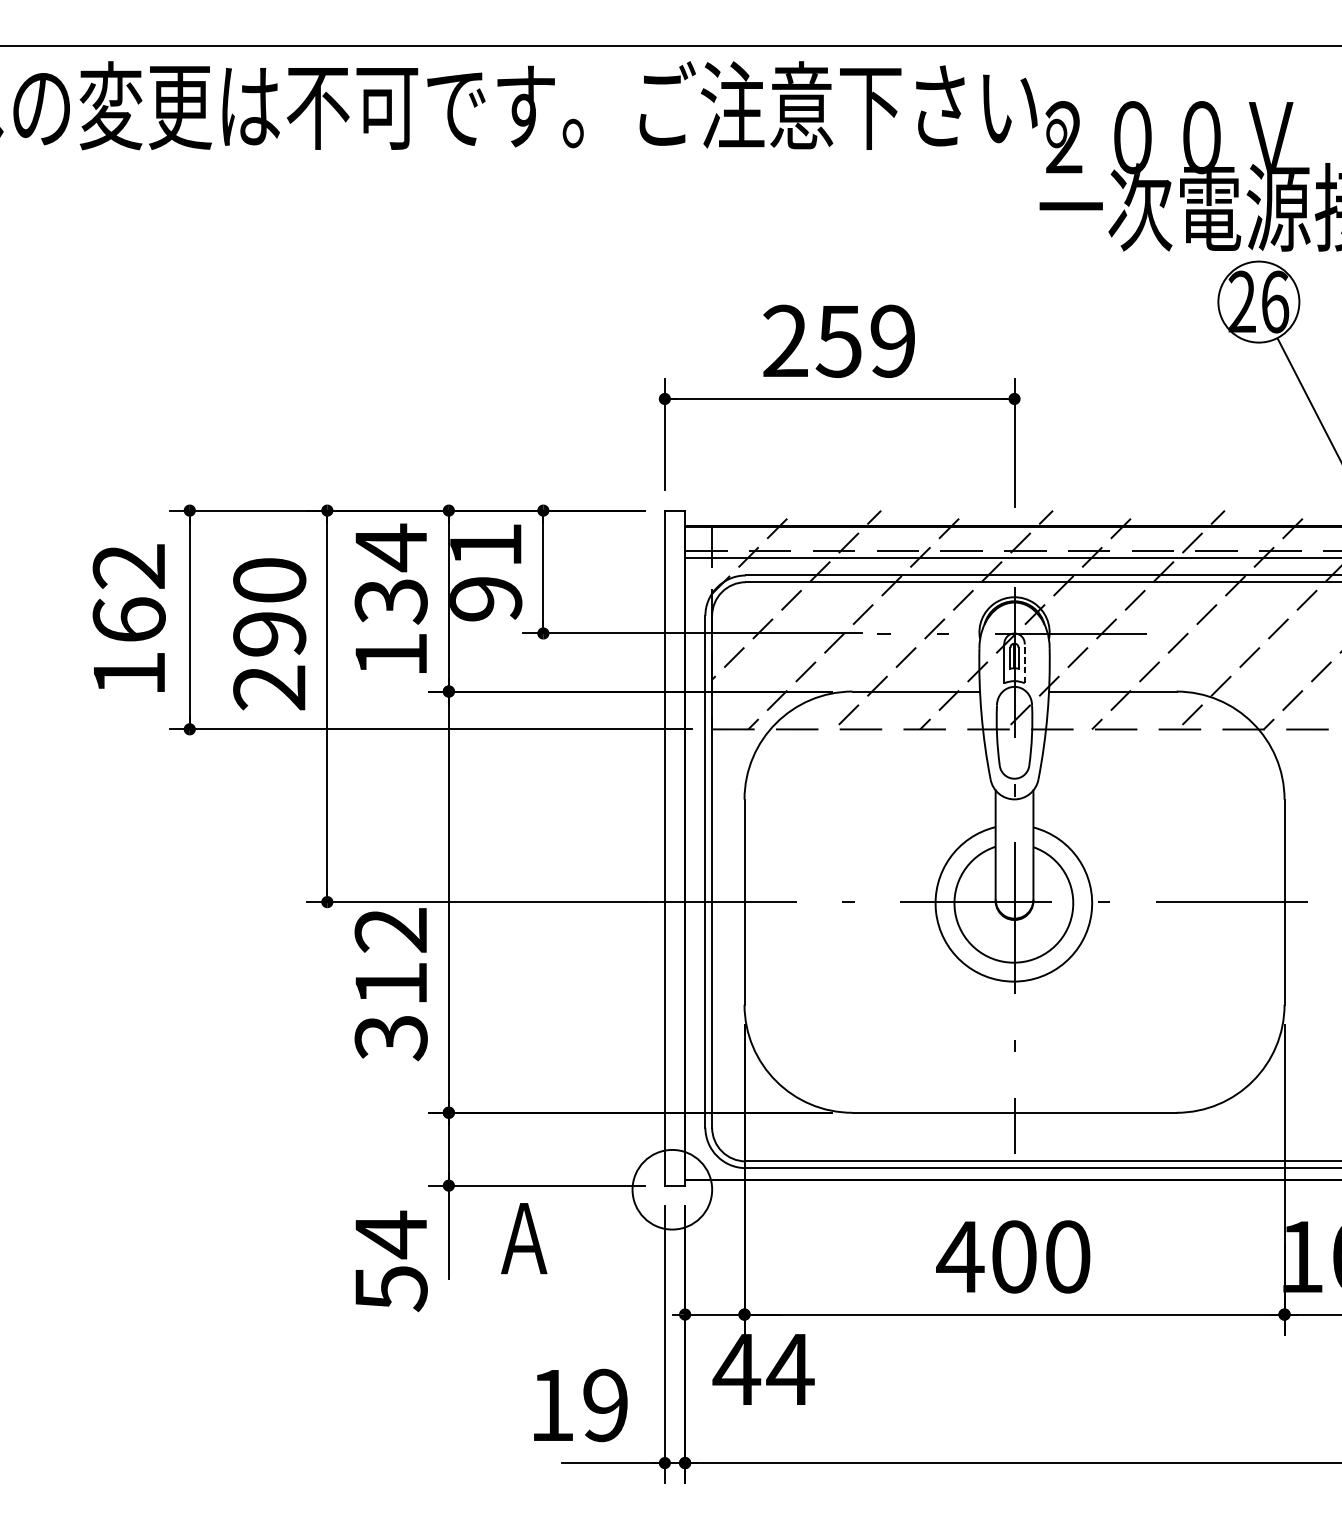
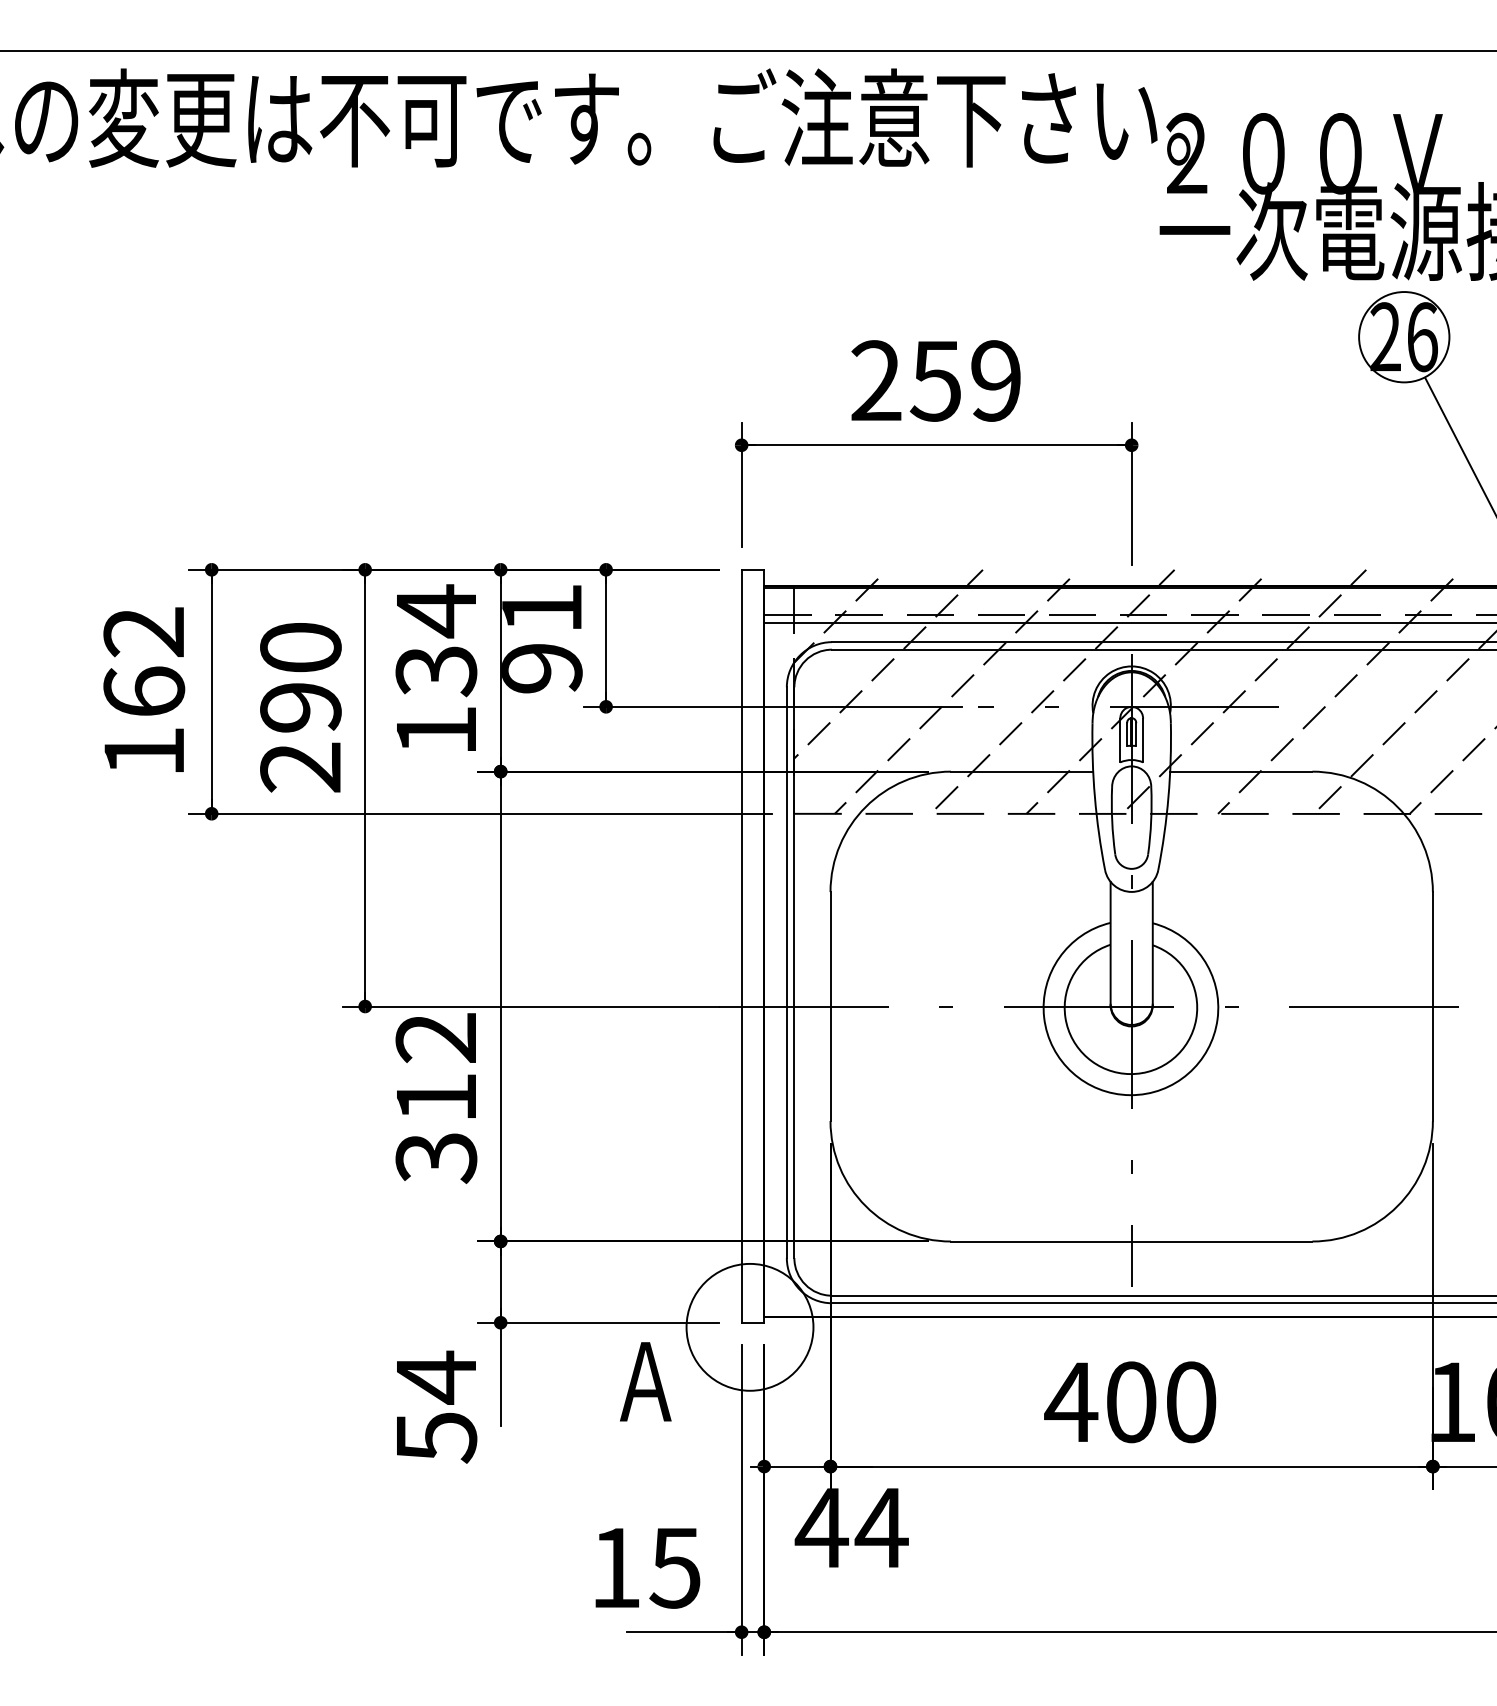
line: (1025, 663) -> (1143, 740), dashed -> solid
circle: (671, 1188) -> (749, 1326), size x1.43
text: (523, 1238) -> (645, 1381), moved
text: (604, 1405) -> (674, 1567), 19 -> 15

